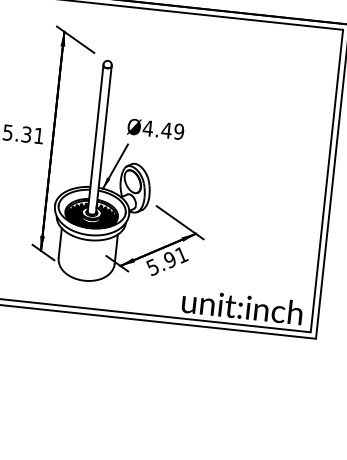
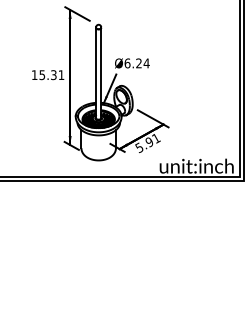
text: (162, 130) -> (136, 63), Ø4.49 -> Ø6.24

